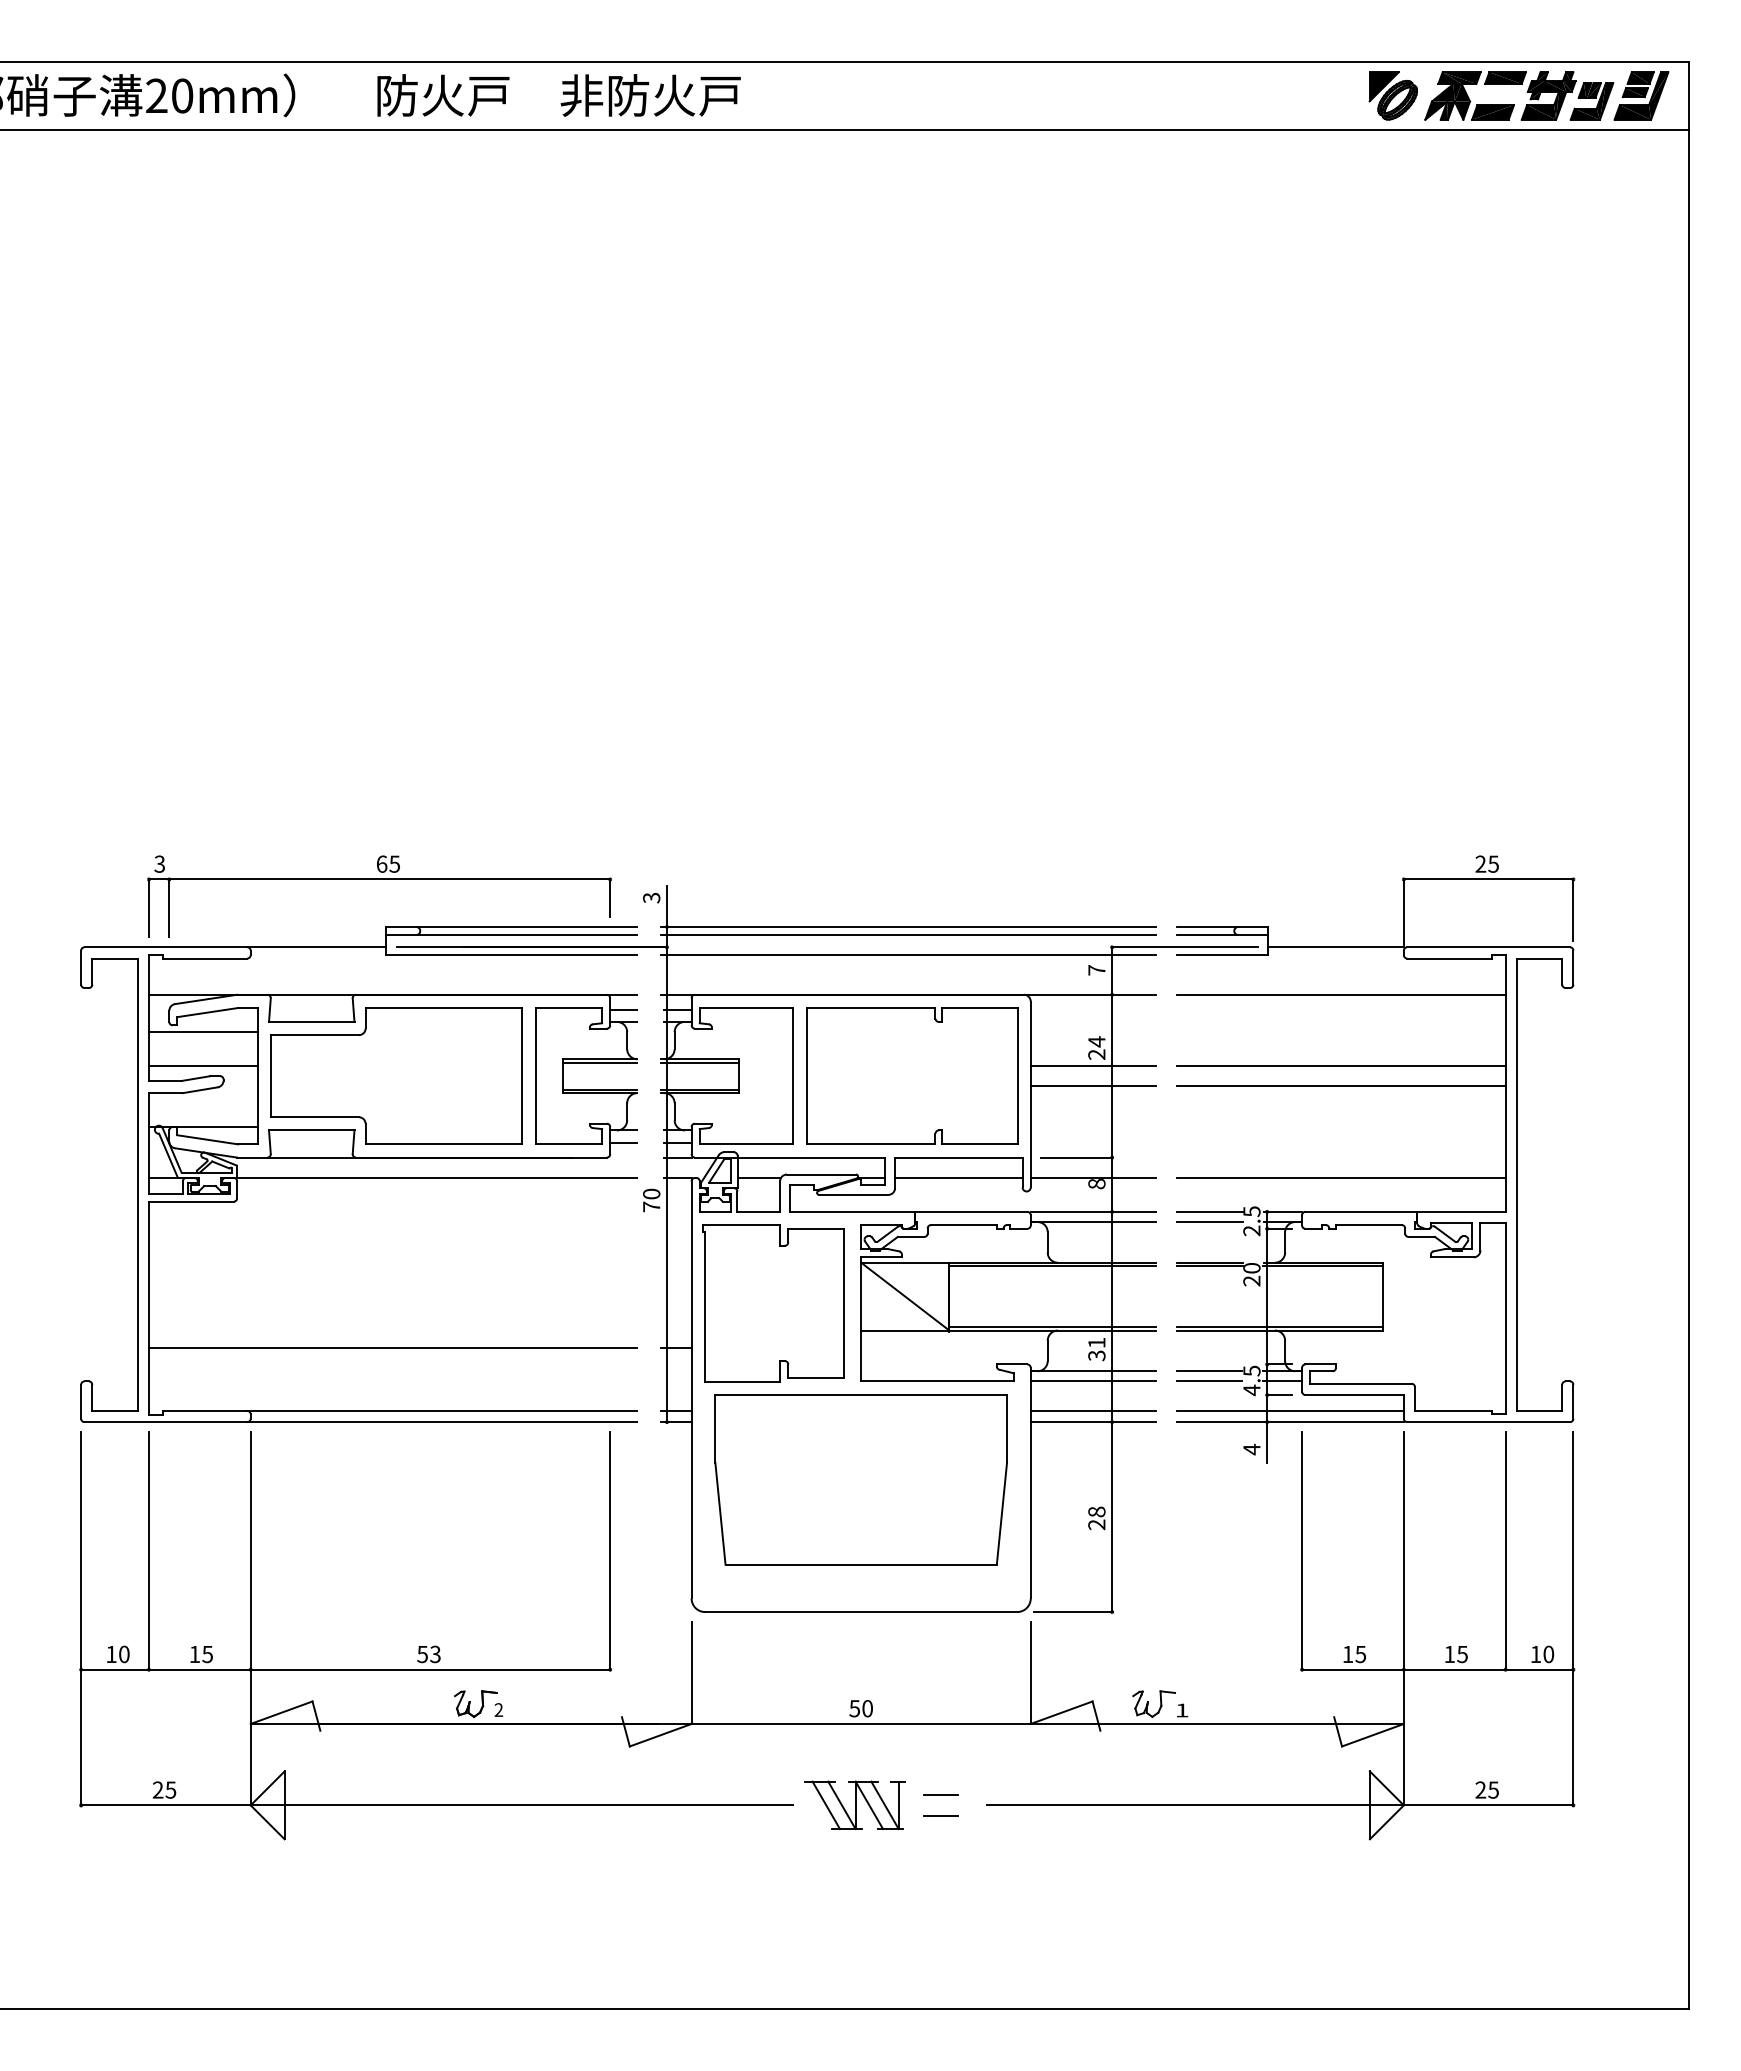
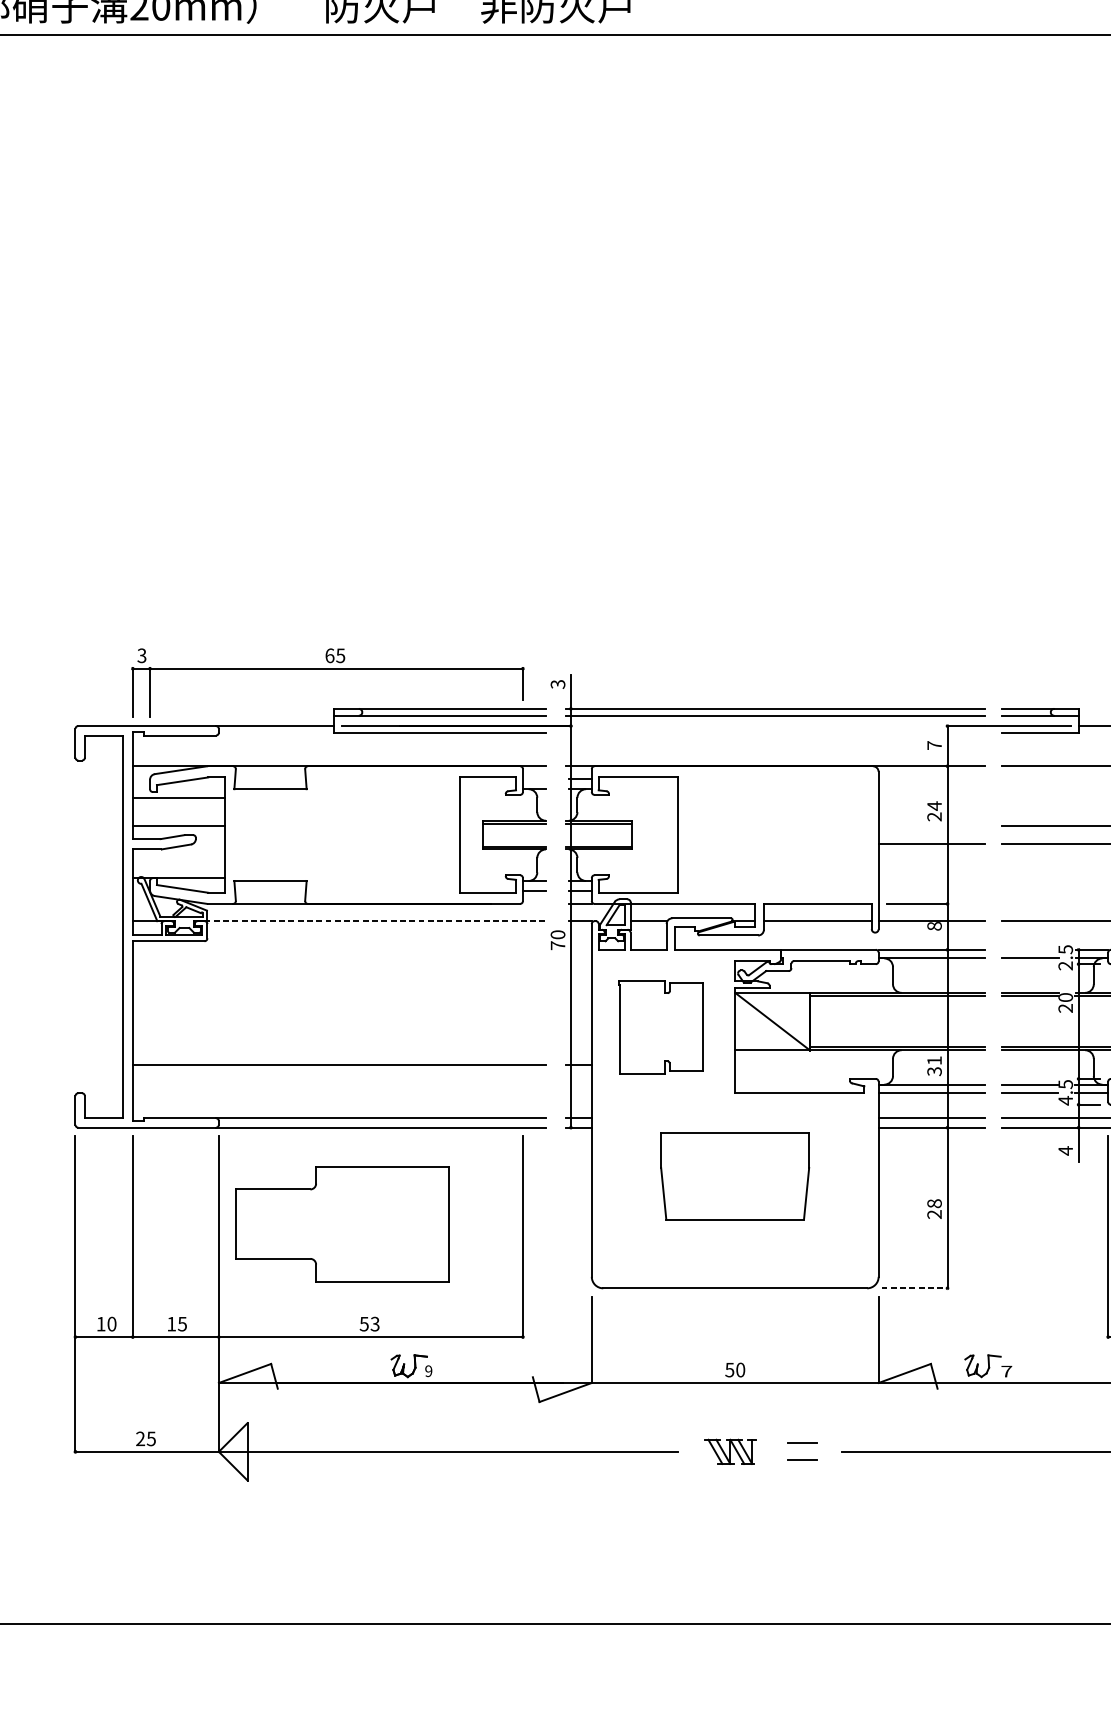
line: (908, 955) -> (775, 733), removed
line: (623, 1009) -> (534, 778), removed
line: (1093, 1066) -> (931, 826), removed
part: (396, 1075) -> (342, 1223), moved
part: (912, 1075) -> (778, 834), removed
line: (435, 1177) -> (375, 920), solid -> dashed
line: (1209, 1211) -> (1029, 949), removed
part: (773, 1303) -> (661, 1027), size x0.7
part: (860, 1479) -> (734, 1176), size x0.6
line: (1073, 1612) -> (914, 1288), solid -> dashed
text: (498, 1709) -> (428, 1370), 2 -> 9
text: (1182, 1710) -> (1006, 1371), 1 -> 7
part: (854, 1805) -> (729, 1451), size x0.6

